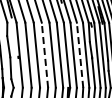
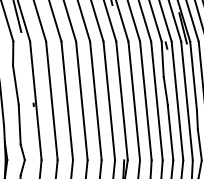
line: (44, 55) -> (81, 101), dashed -> solid
line: (80, 55) -> (146, 101), dashed -> solid

